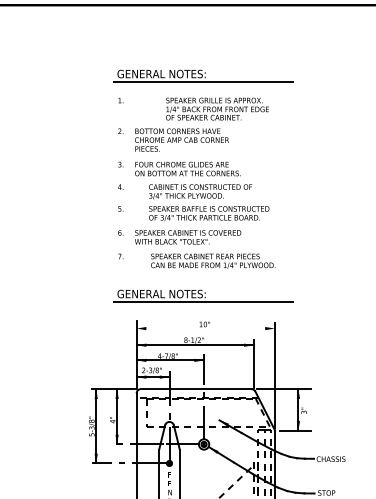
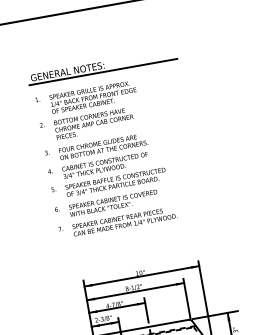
text: (217, 108) -> (93, 96), moved
text: (209, 202) -> (114, 173), moved
text: (213, 260) -> (124, 221), moved
part: (203, 295) -> (135, 249), removed
line: (205, 328) -> (141, 276), added

